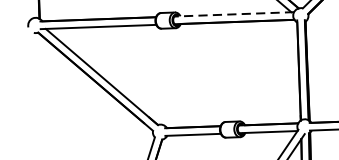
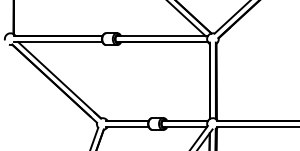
line: (234, 14) -> (162, 36), dashed -> solid

